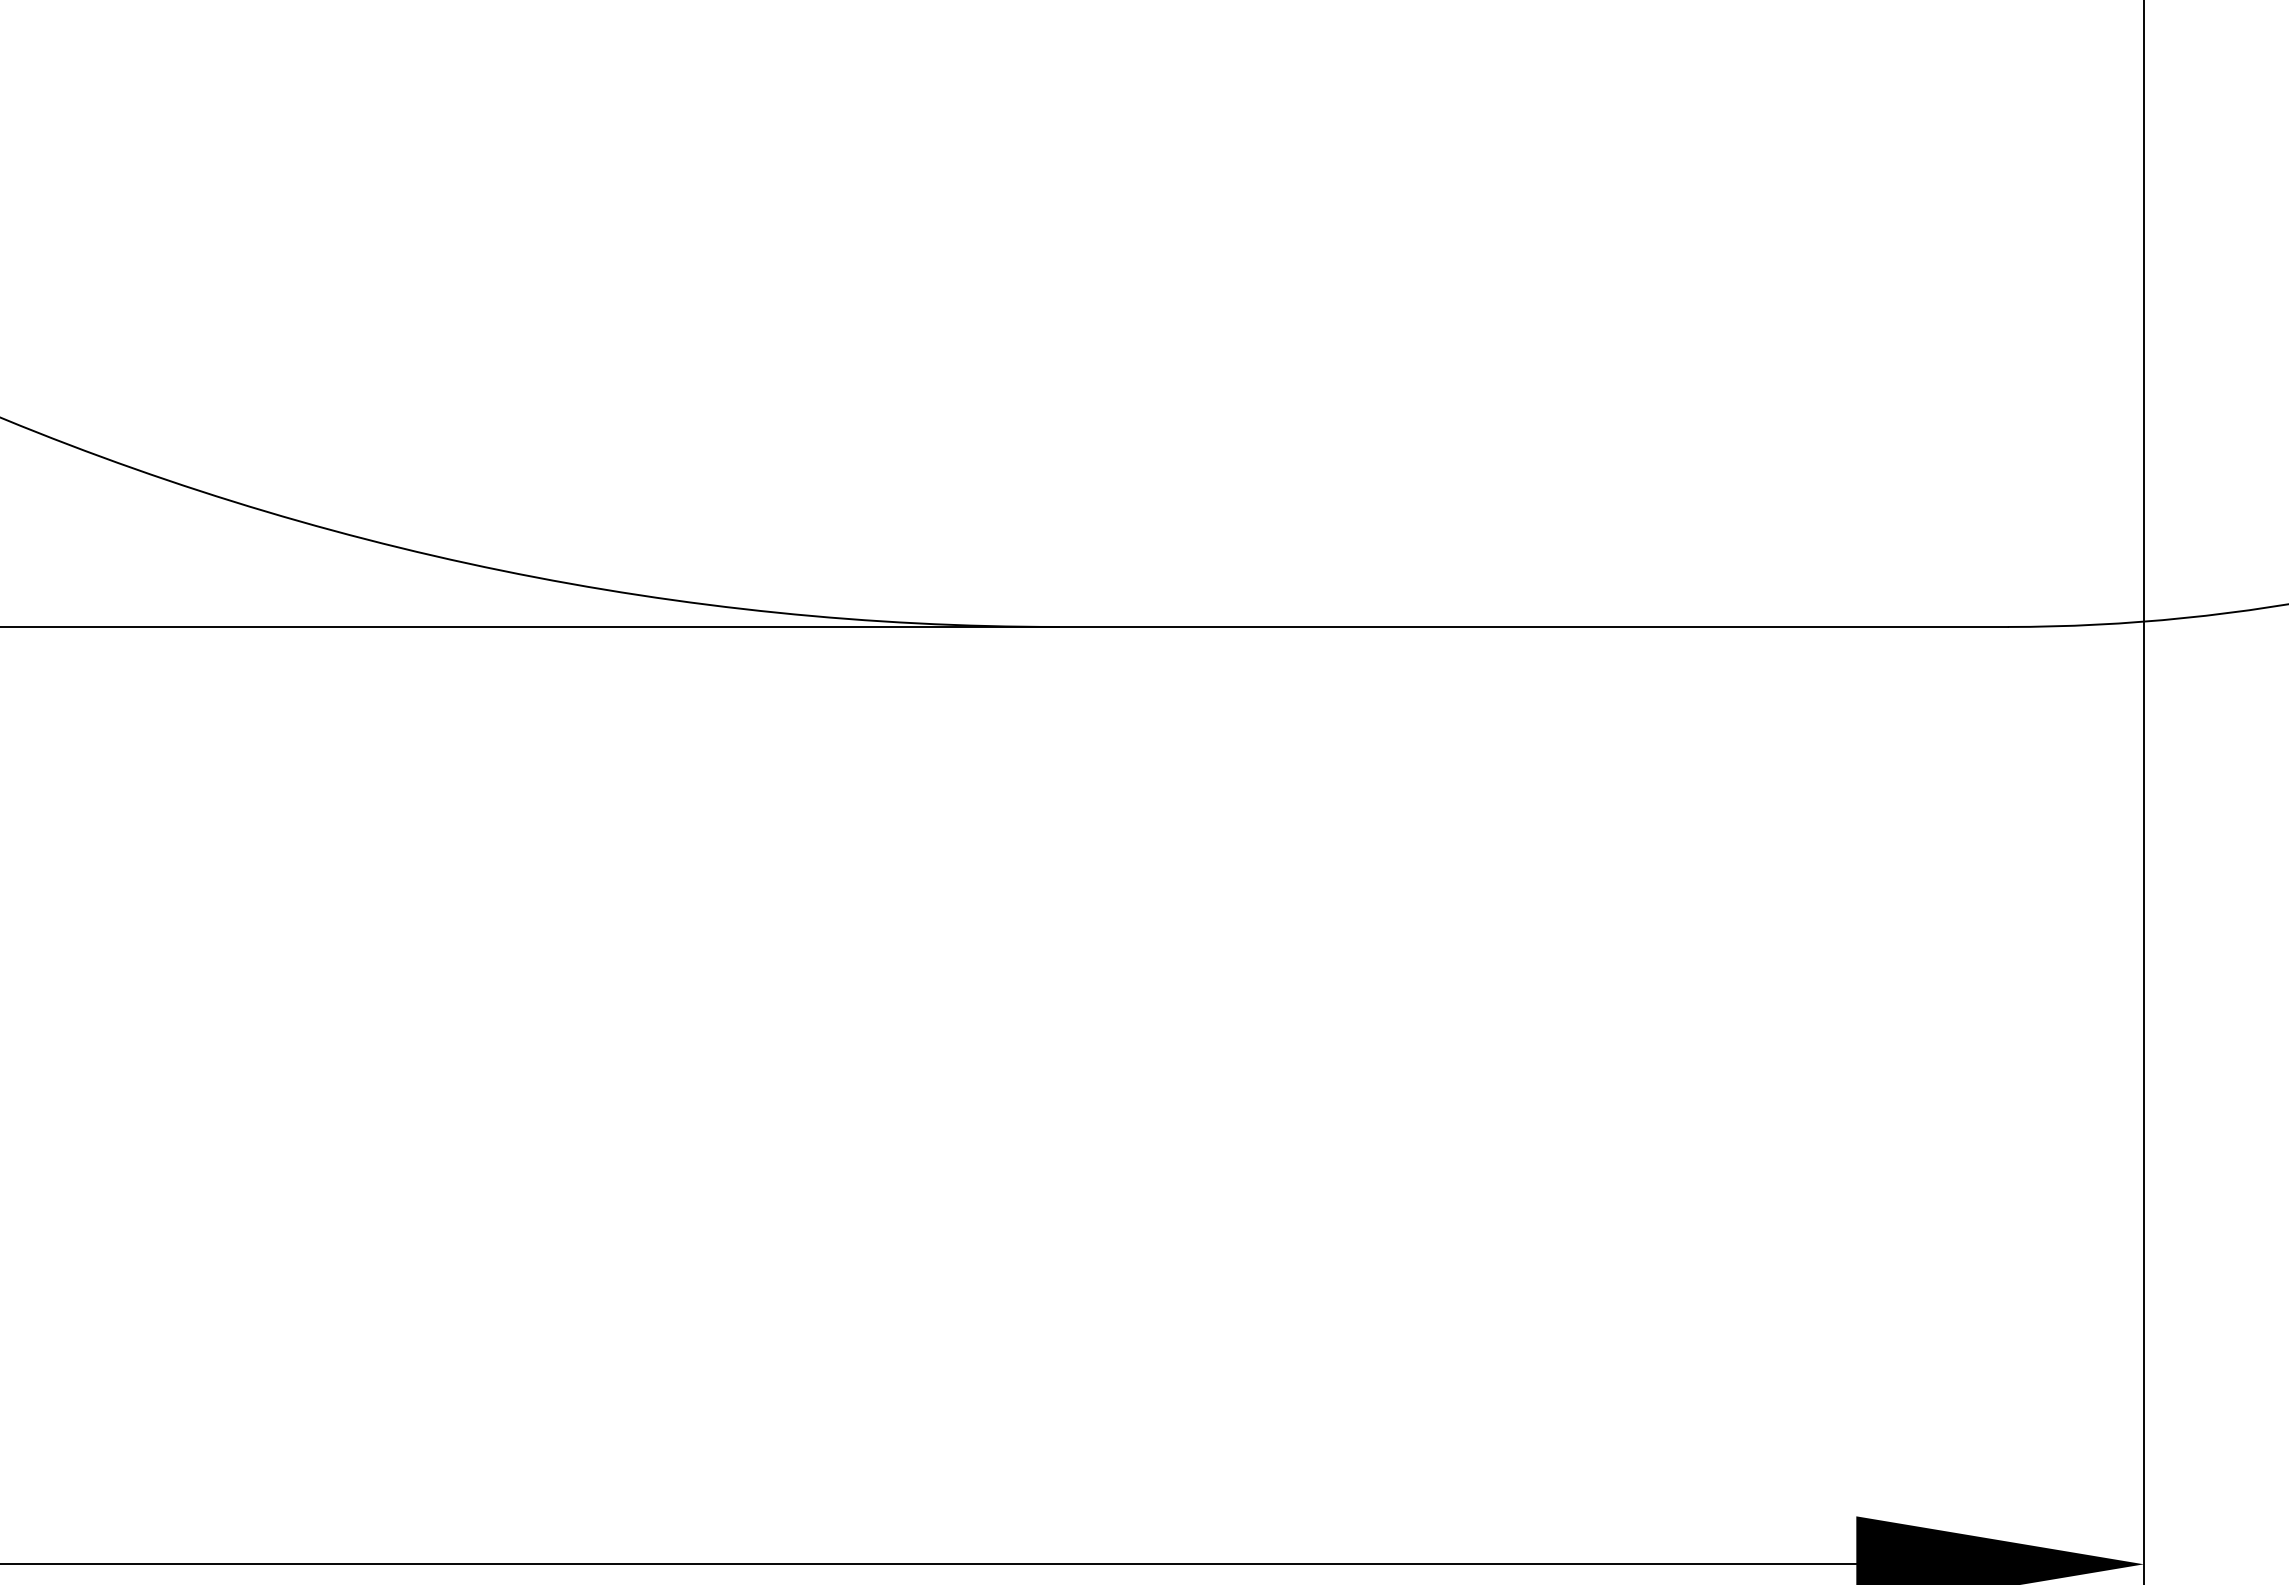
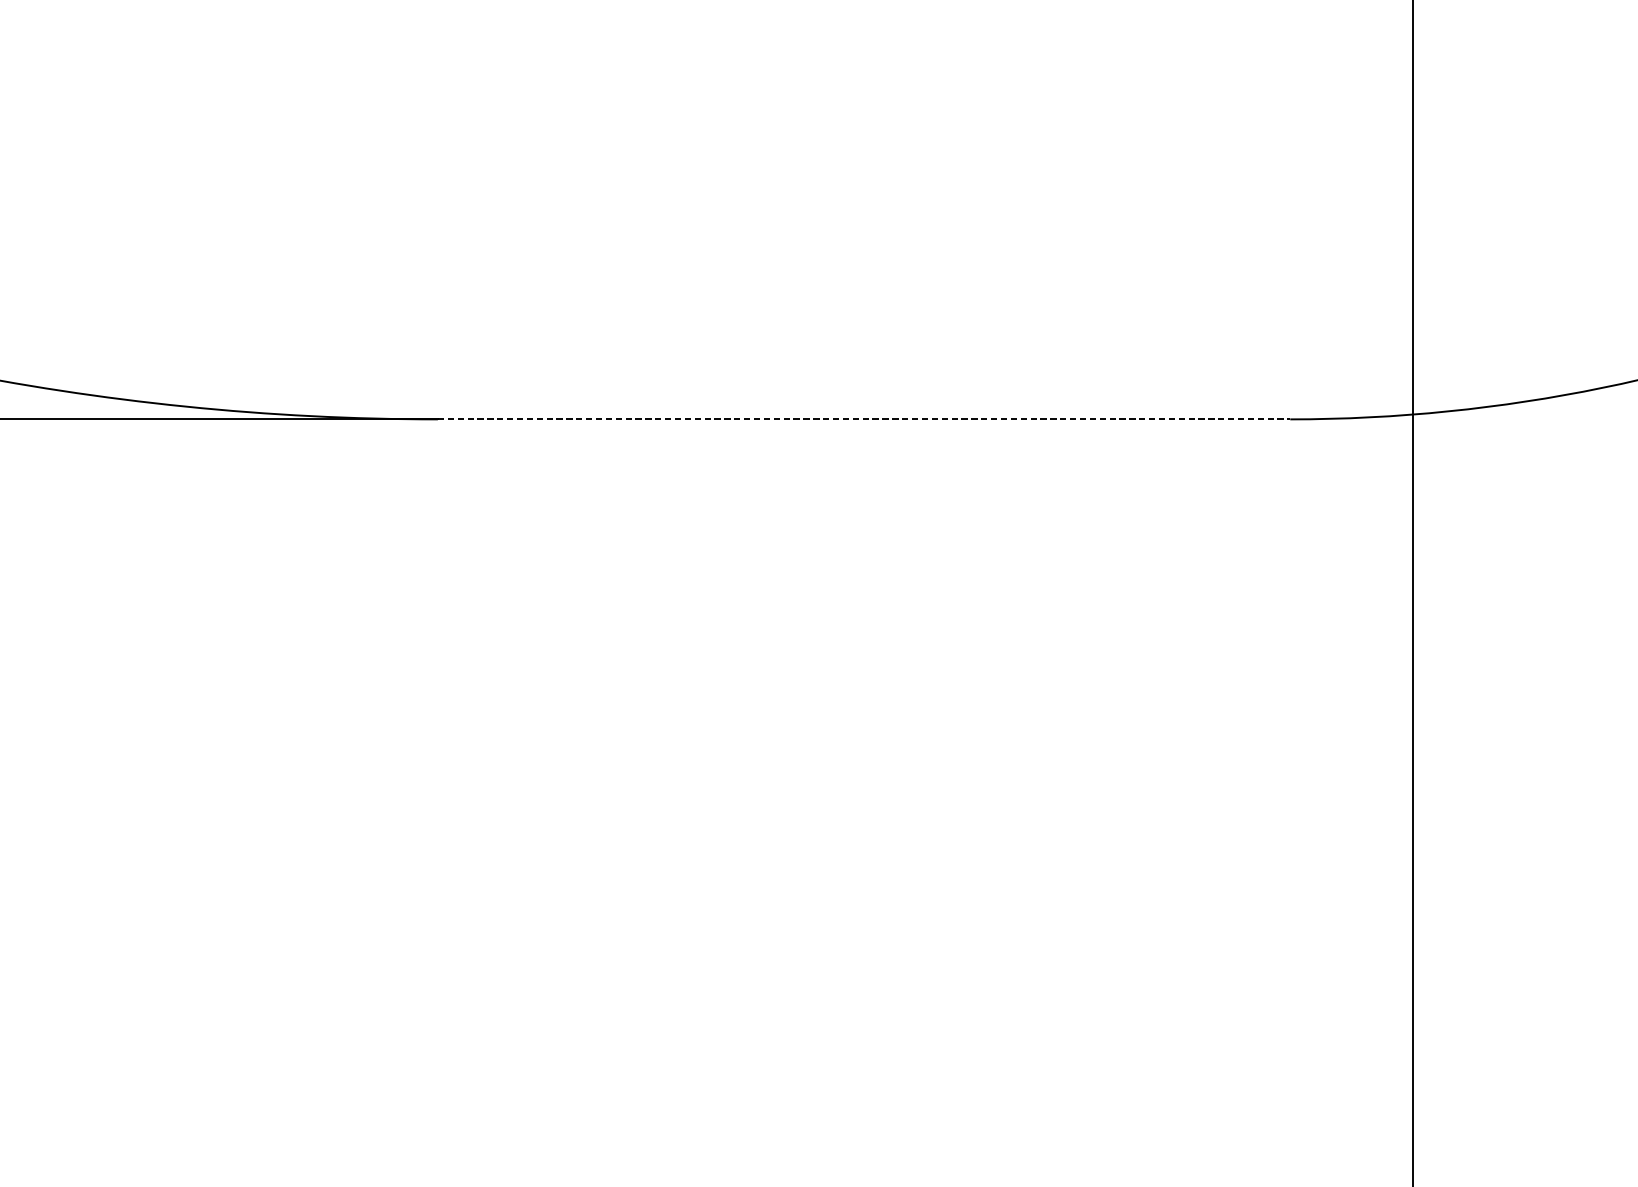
line: (1533, 626) -> (864, 418), solid -> dashed

